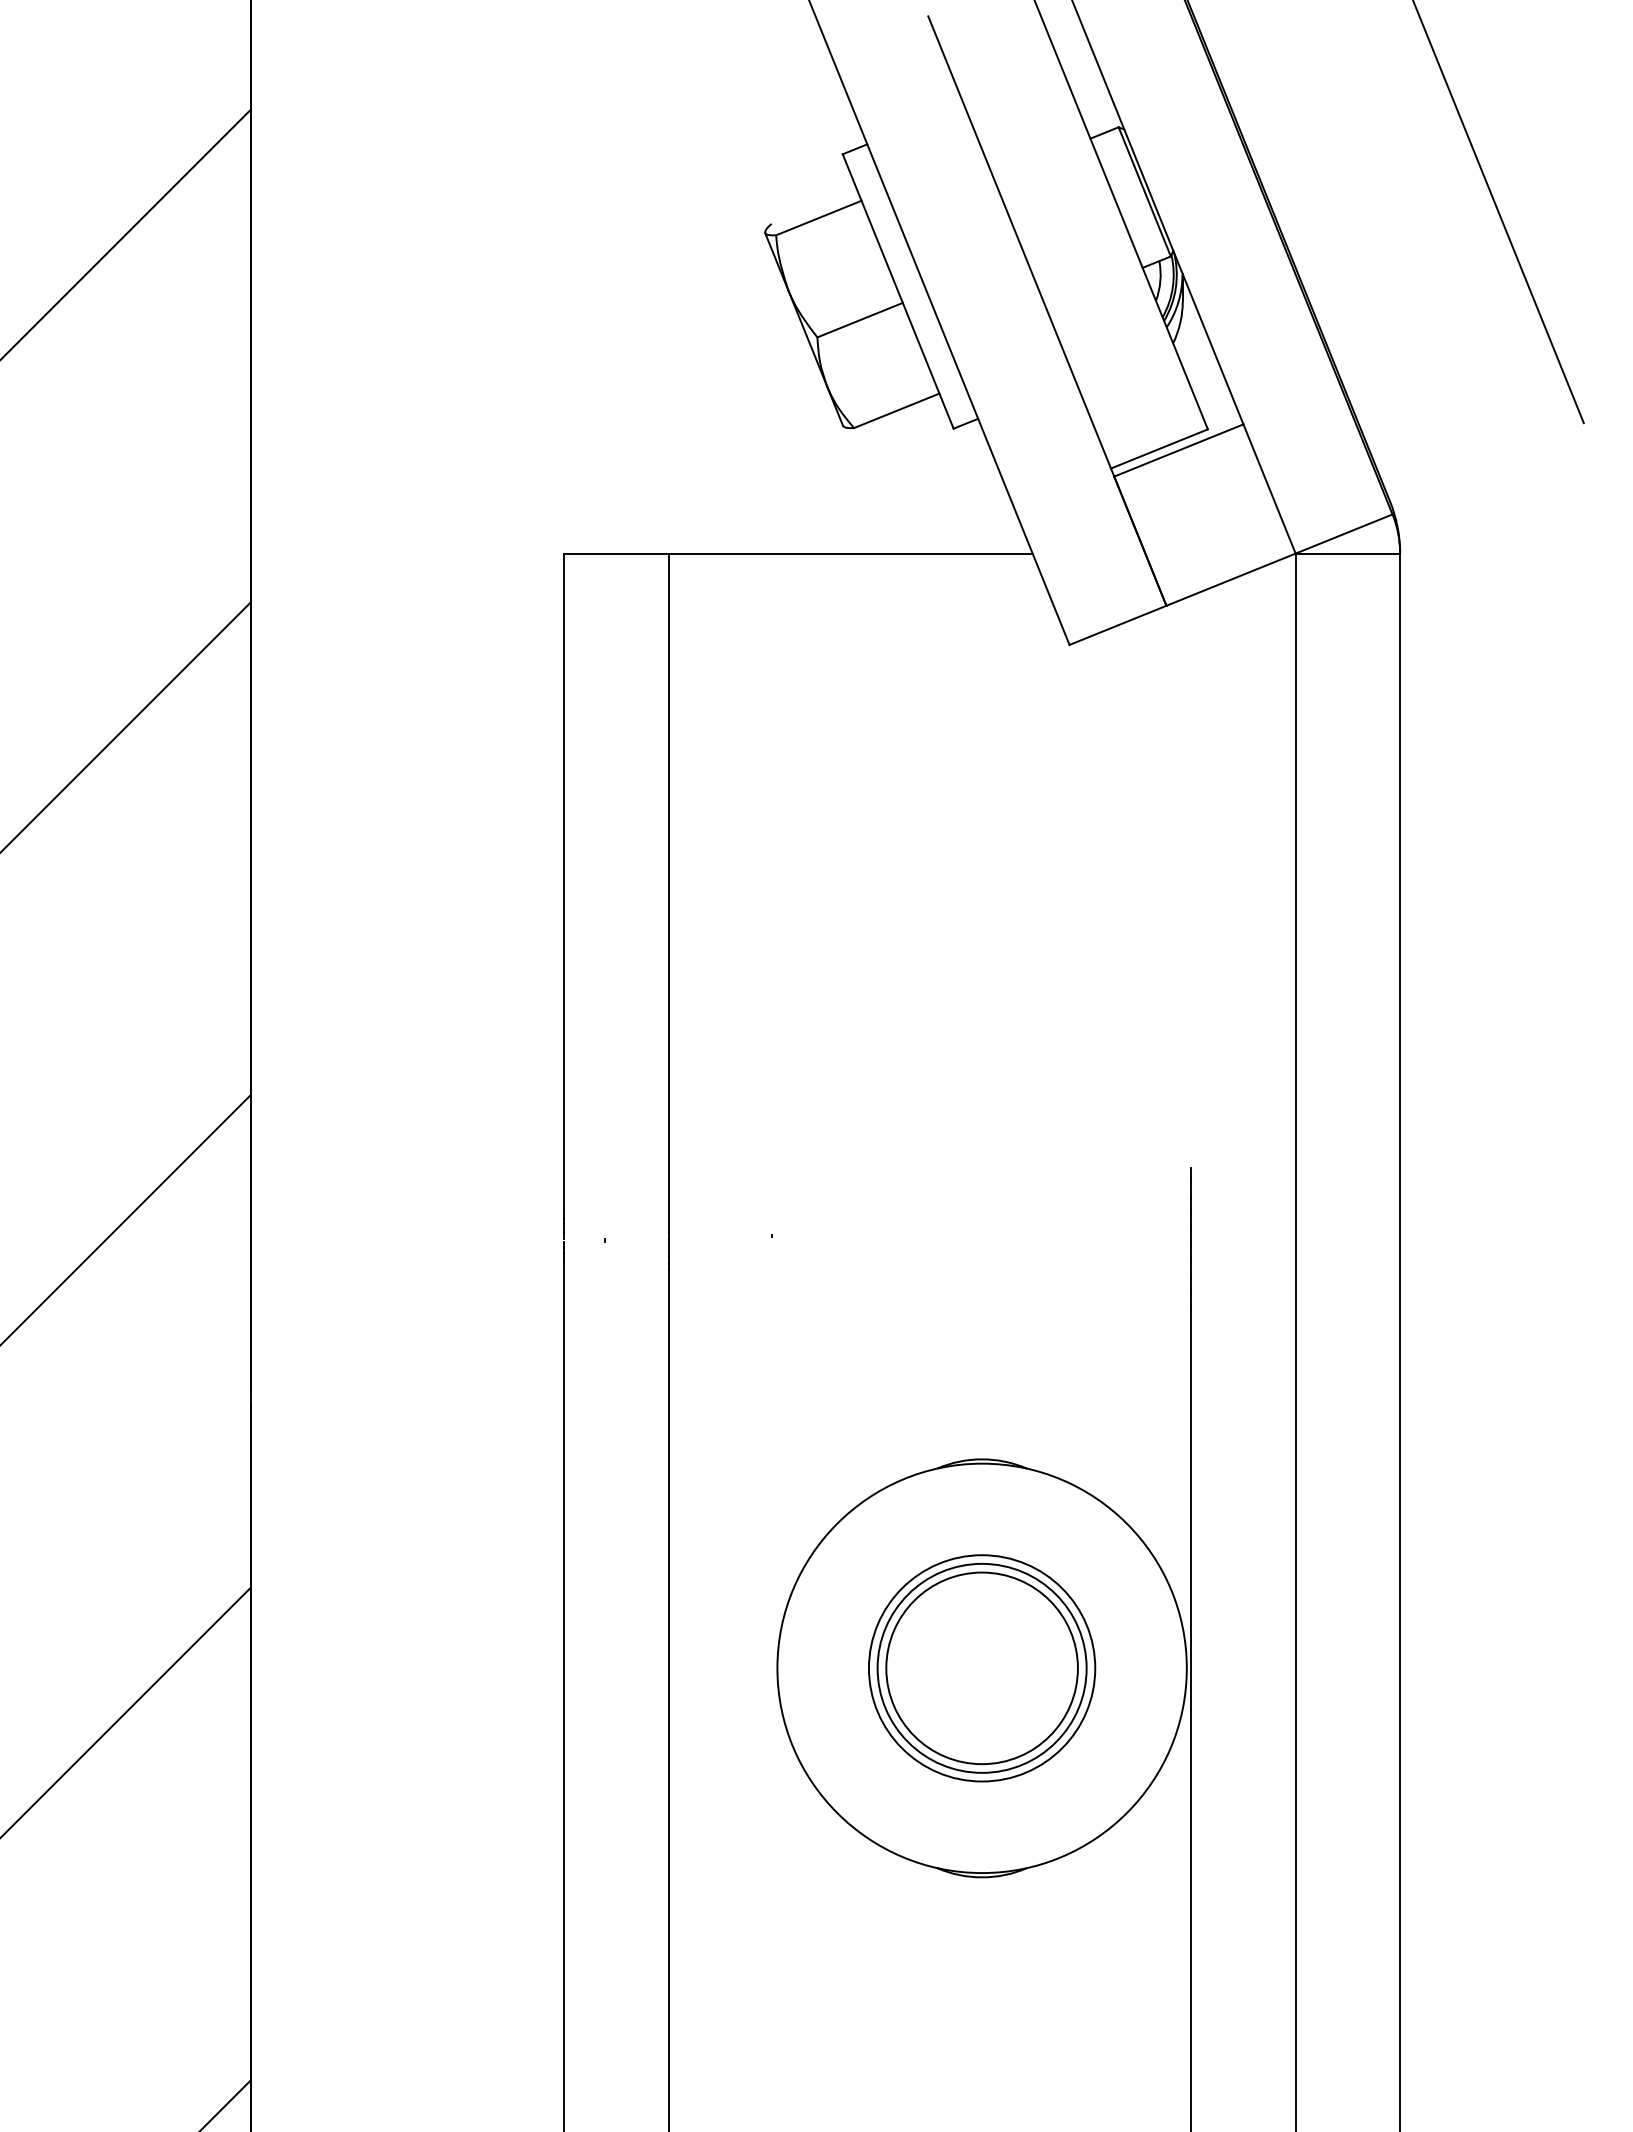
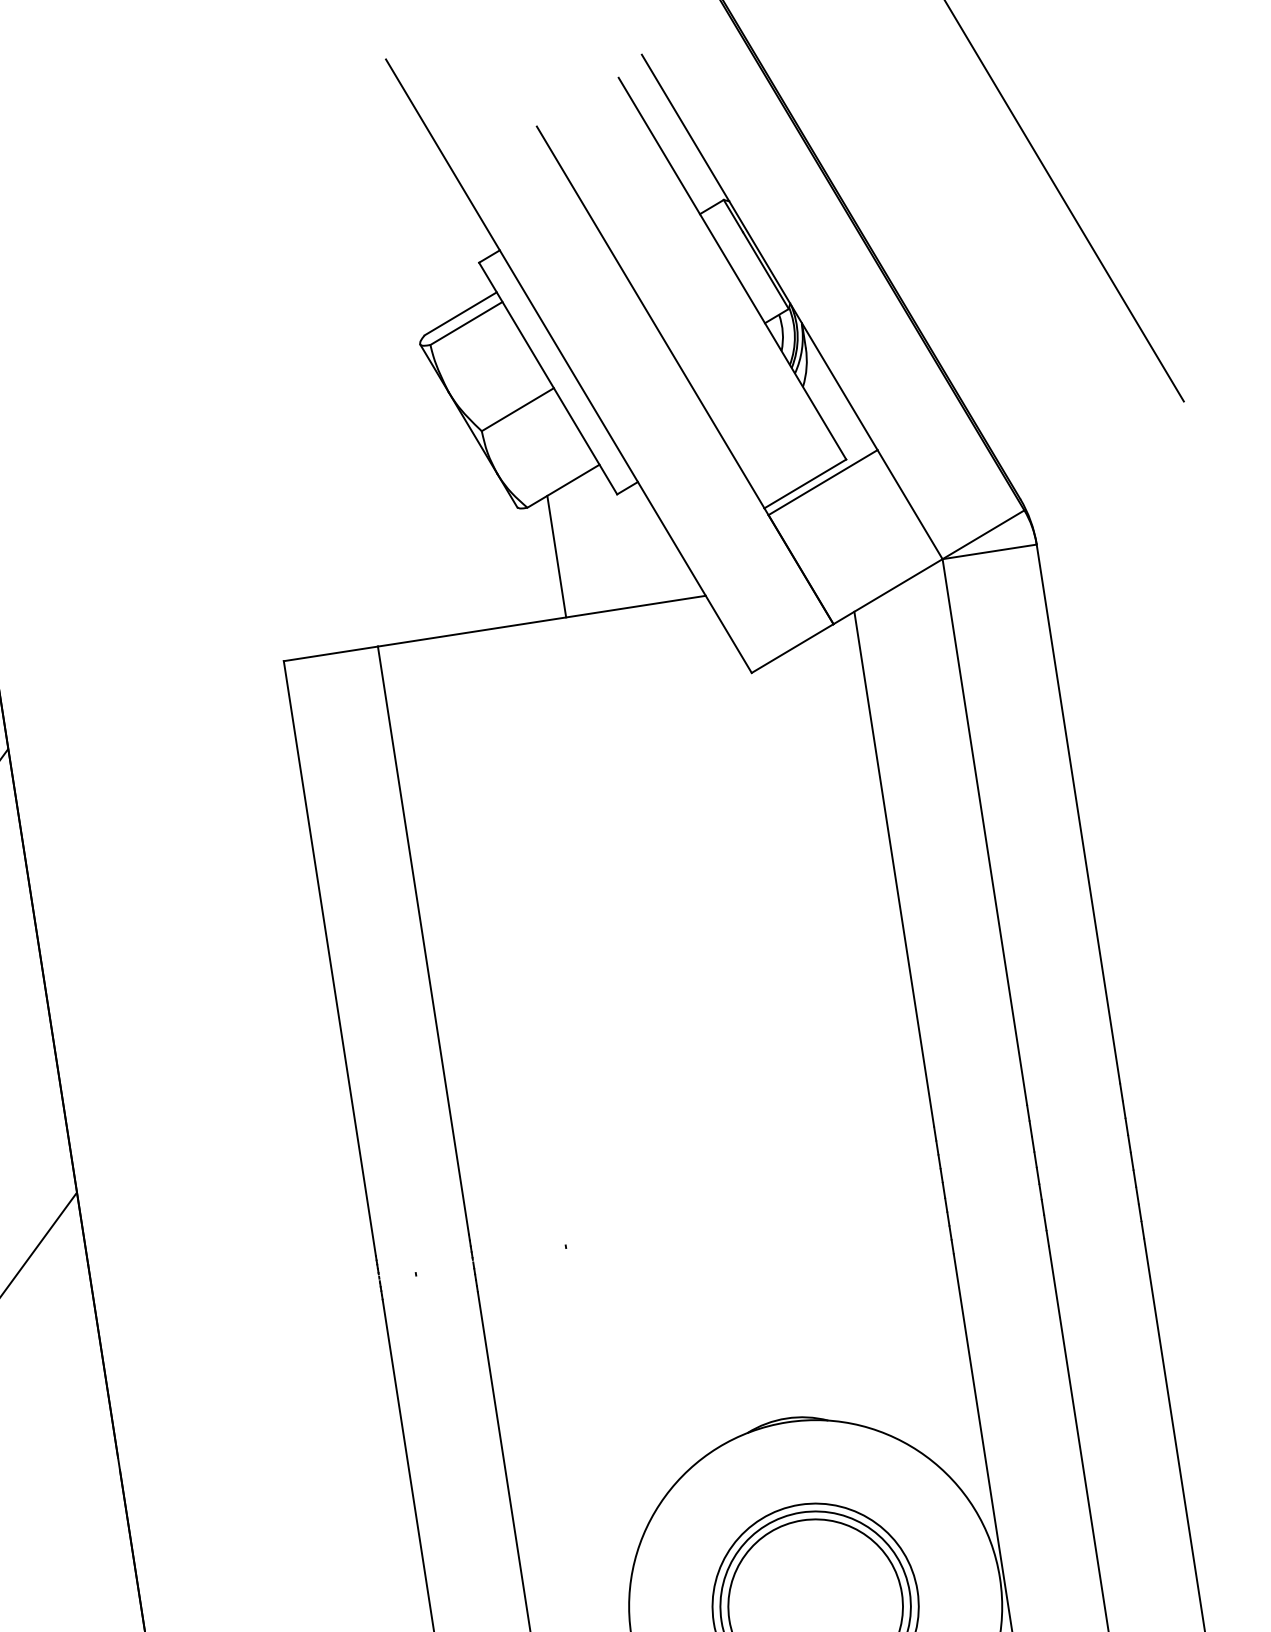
line: (813, 206) -> (460, 313), added
line: (877, 485) -> (556, 556), added
line: (1191, 881) -> (894, 868), added

